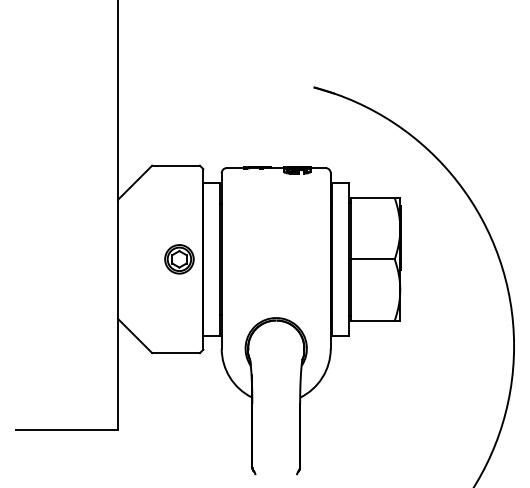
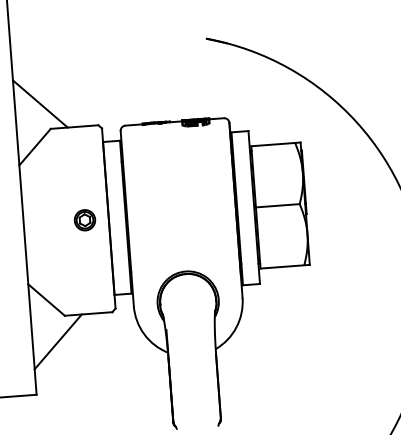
line: (143, 139) -> (40, 103), added
part: (179, 259) -> (85, 220), size x0.71
line: (143, 378) -> (58, 341), added

